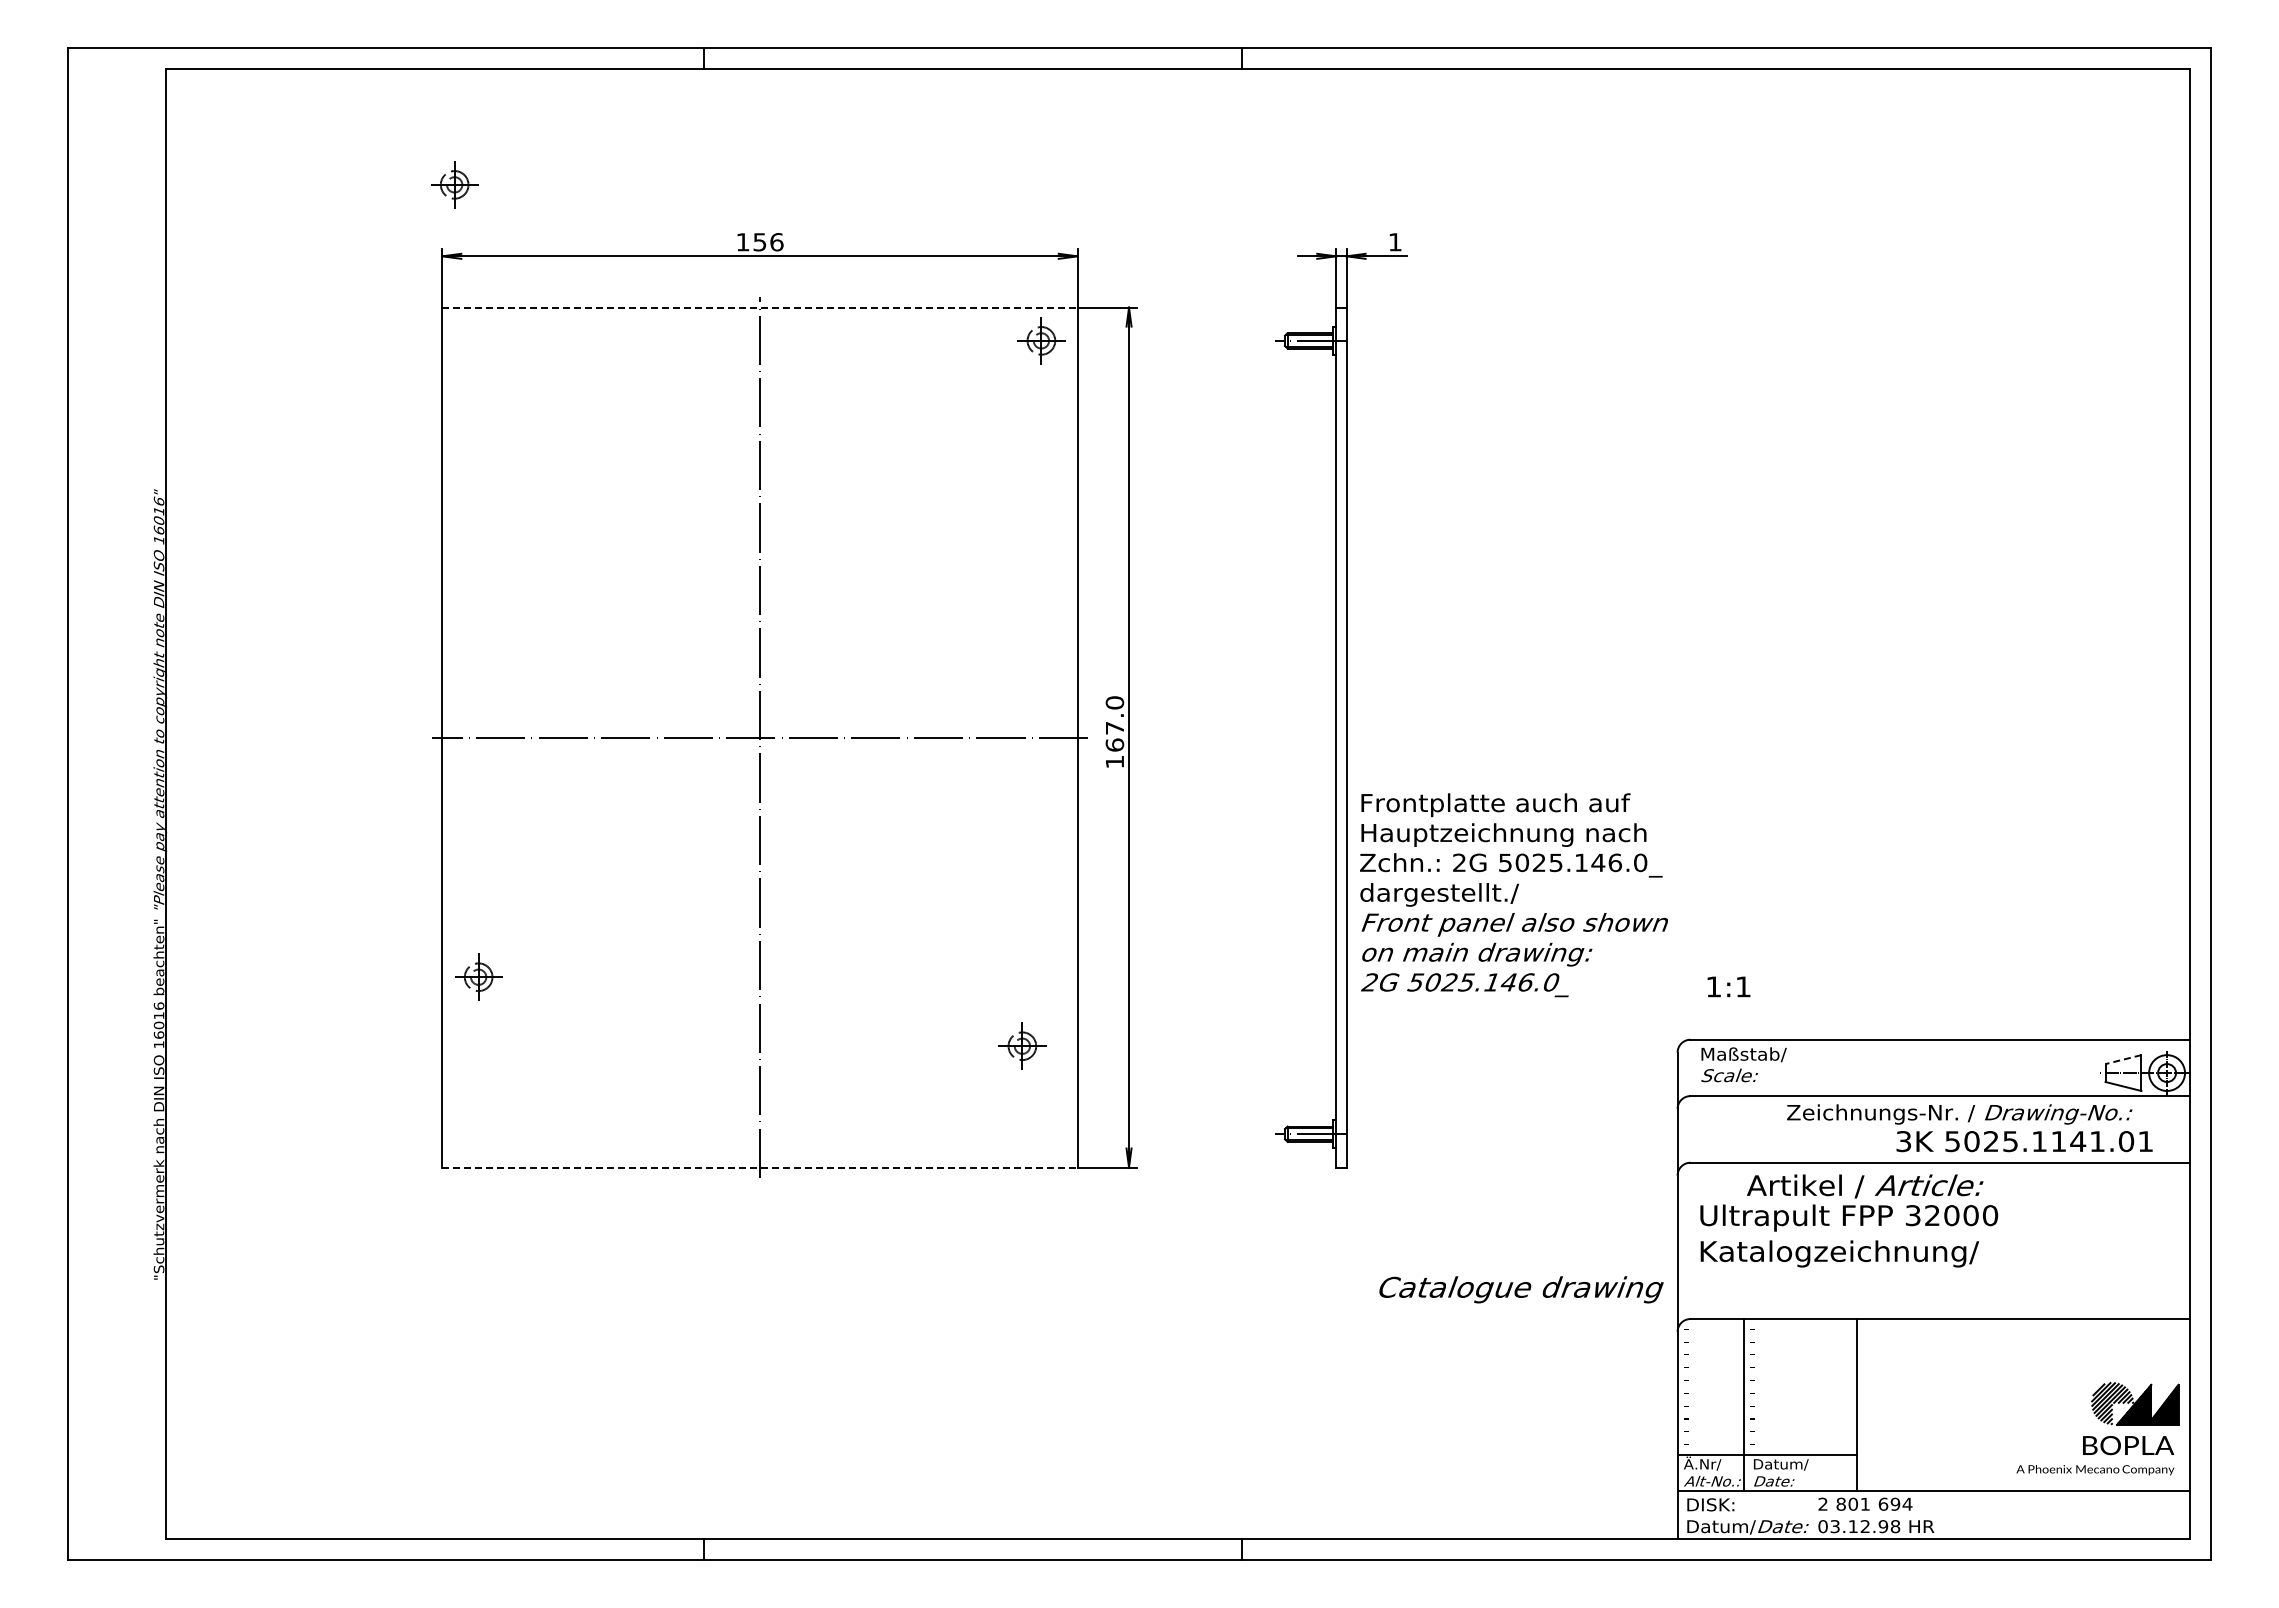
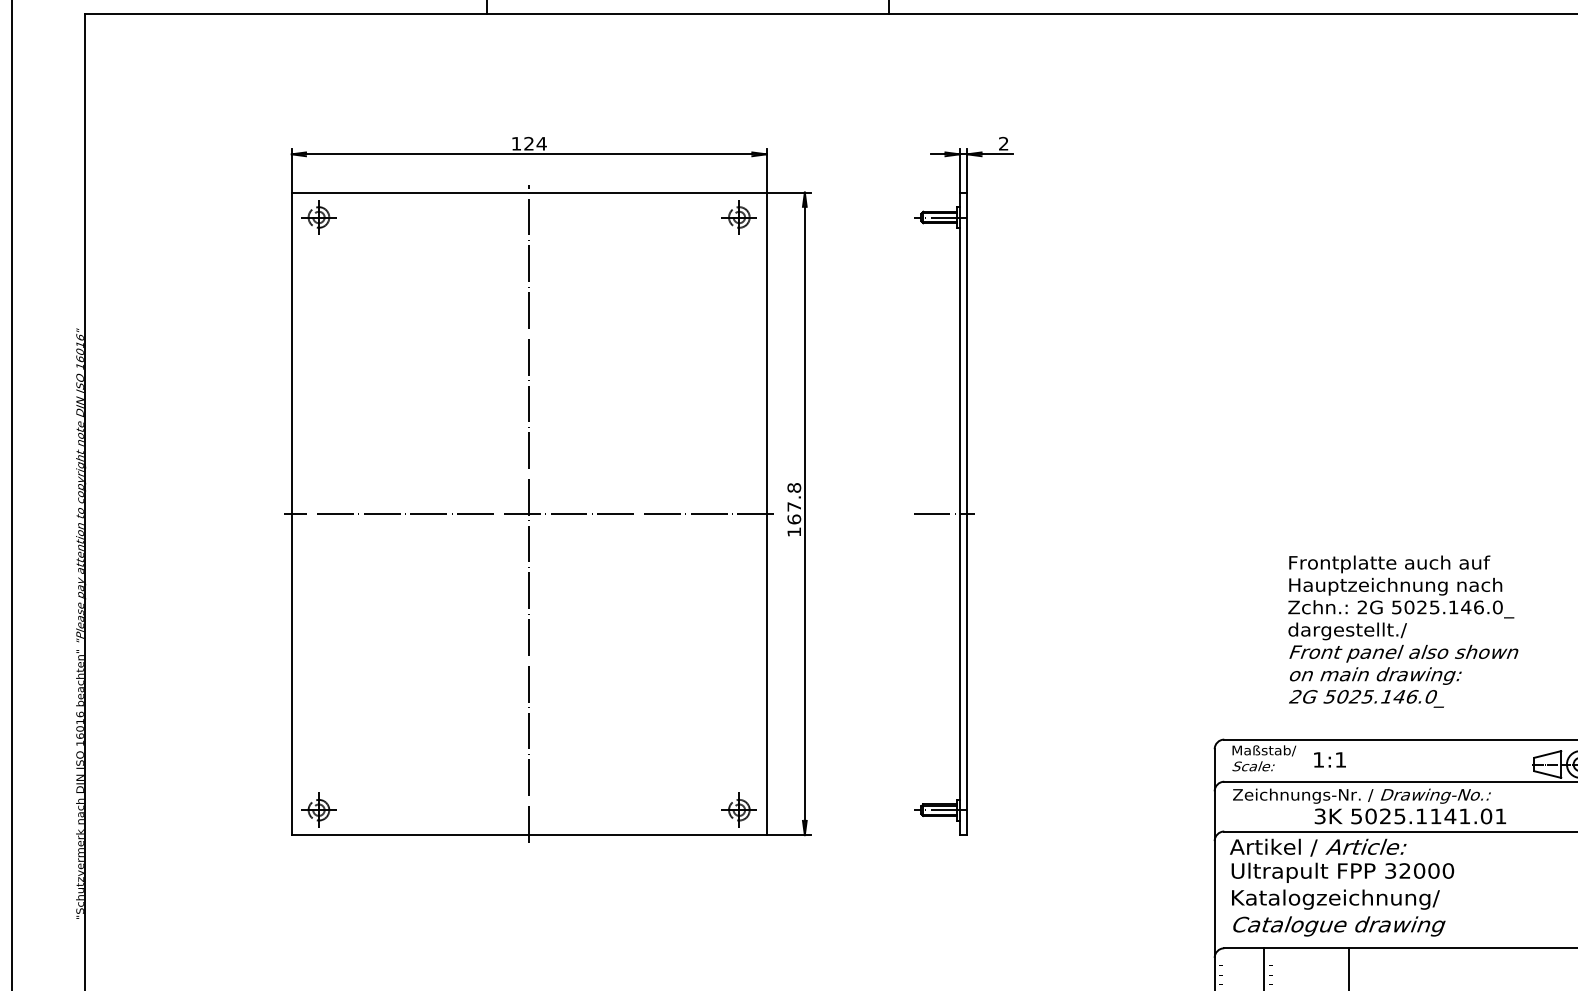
part: (454, 184) -> (318, 217), moved
text: (768, 242) -> (535, 144), 156 -> 124
text: (1394, 242) -> (1003, 144), 1 -> 2
line: (760, 307) -> (529, 192), dashed -> solid
text: (1114, 702) -> (793, 487), 167.0 -> 167.8
line: (1315, 737) -> (944, 513), added
text: (1513, 895) -> (1402, 631), moved
part: (478, 976) -> (318, 809), moved
text: (1728, 986) -> (1329, 759), moved
part: (1022, 1045) -> (739, 809), moved
line: (2123, 1059) -> (1547, 754), dashed -> solid
text: (1969, 1128) -> (1369, 806), moved
line: (760, 1167) -> (529, 835), dashed -> solid
text: (1865, 1186) -> (1318, 847), moved
text: (1521, 1289) -> (1339, 926), moved

